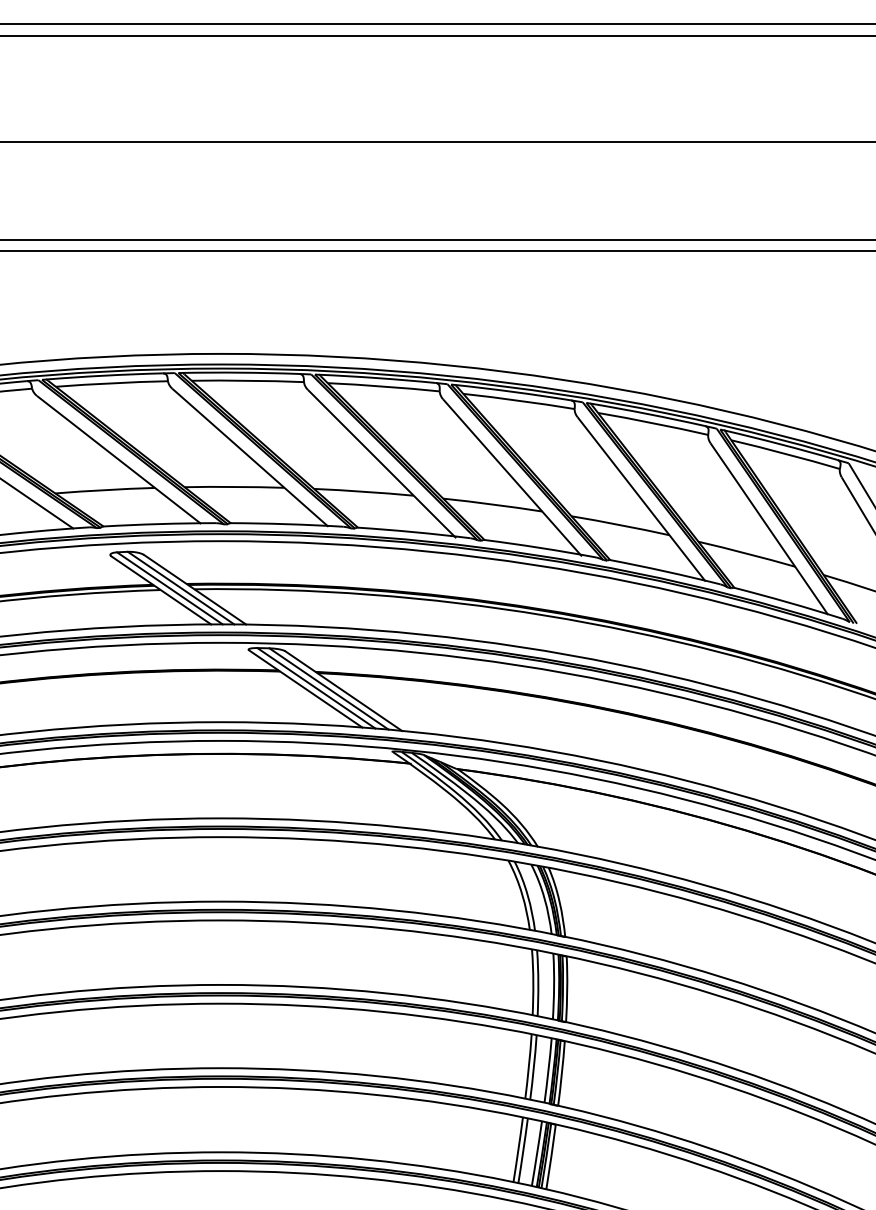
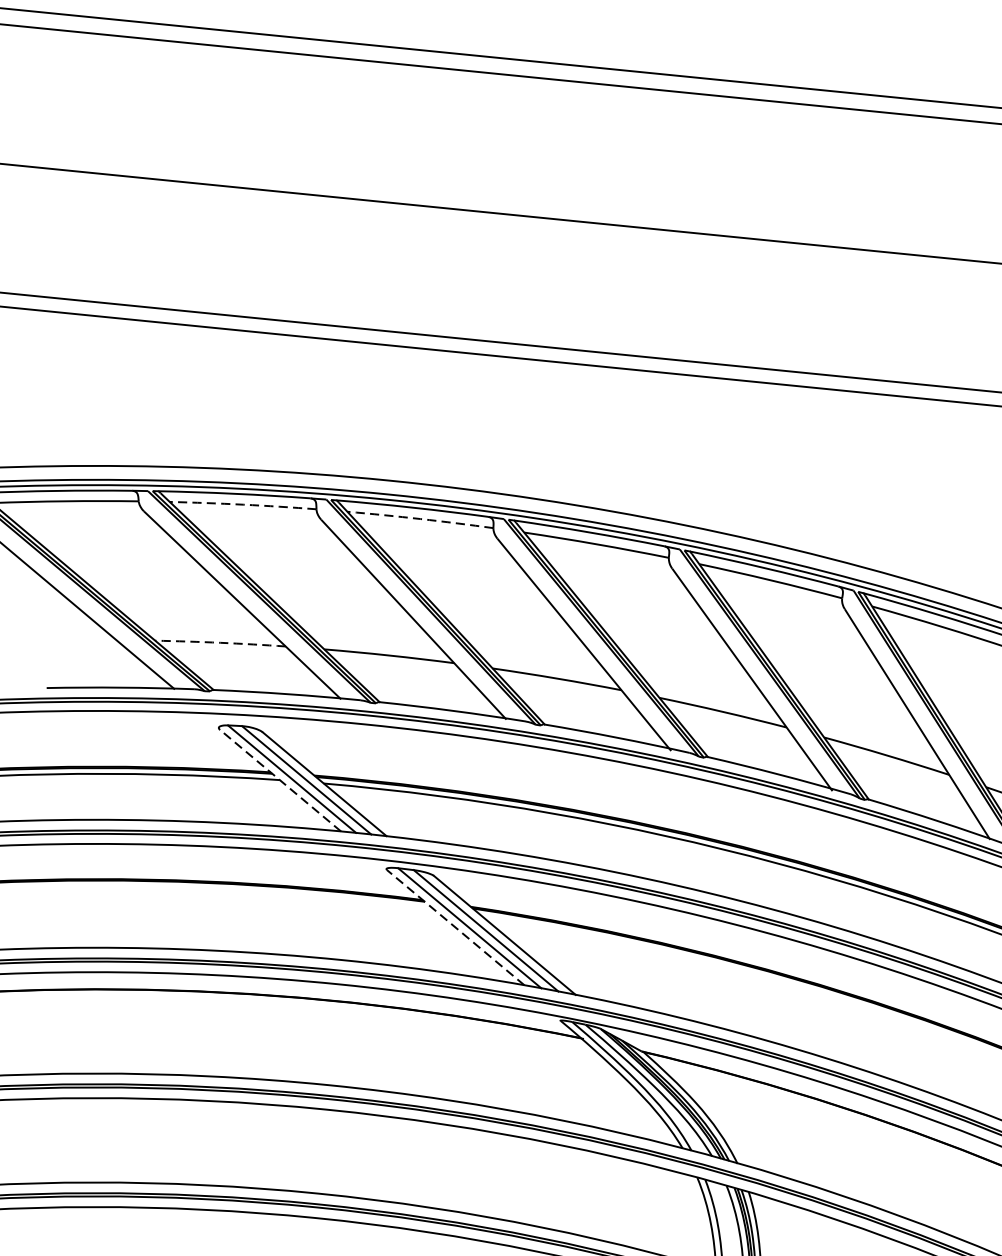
arc: (247, 380) -> (420, 518), solid -> dashed
arc: (111, 383) -> (242, 504), solid -> dashed
arc: (105, 490) -> (220, 643), solid -> dashed
line: (160, 590) -> (279, 780), solid -> dashed
line: (305, 688) -> (455, 927), solid -> dashed

